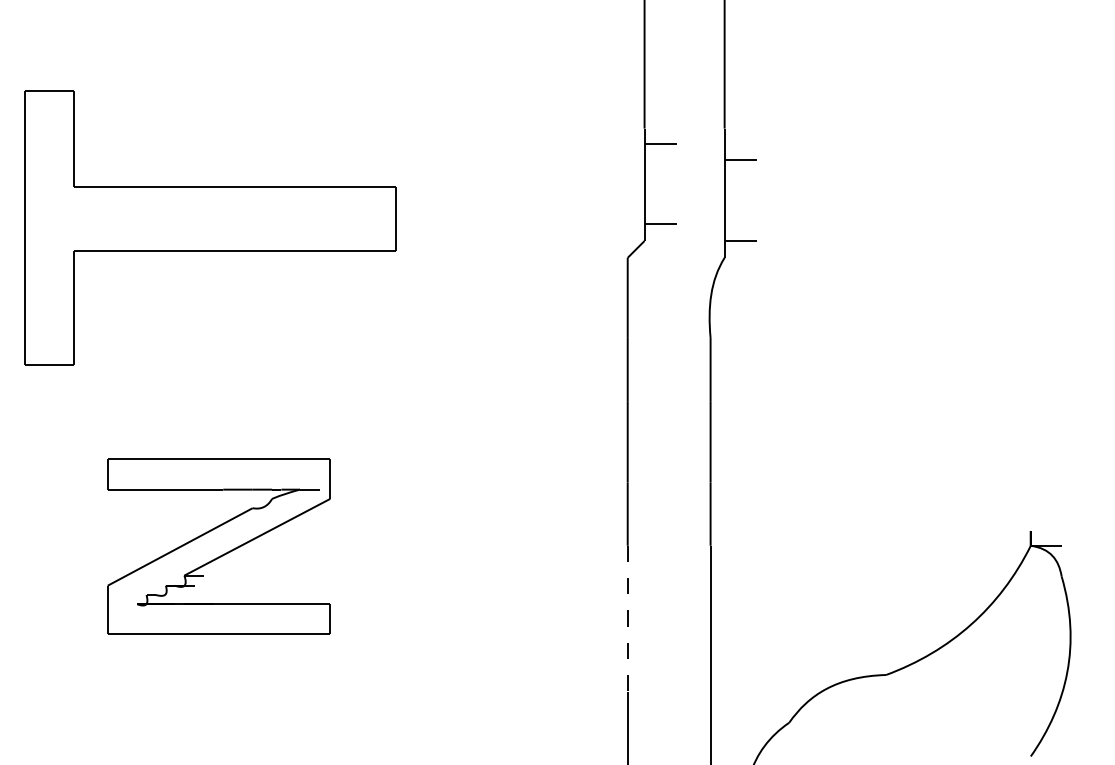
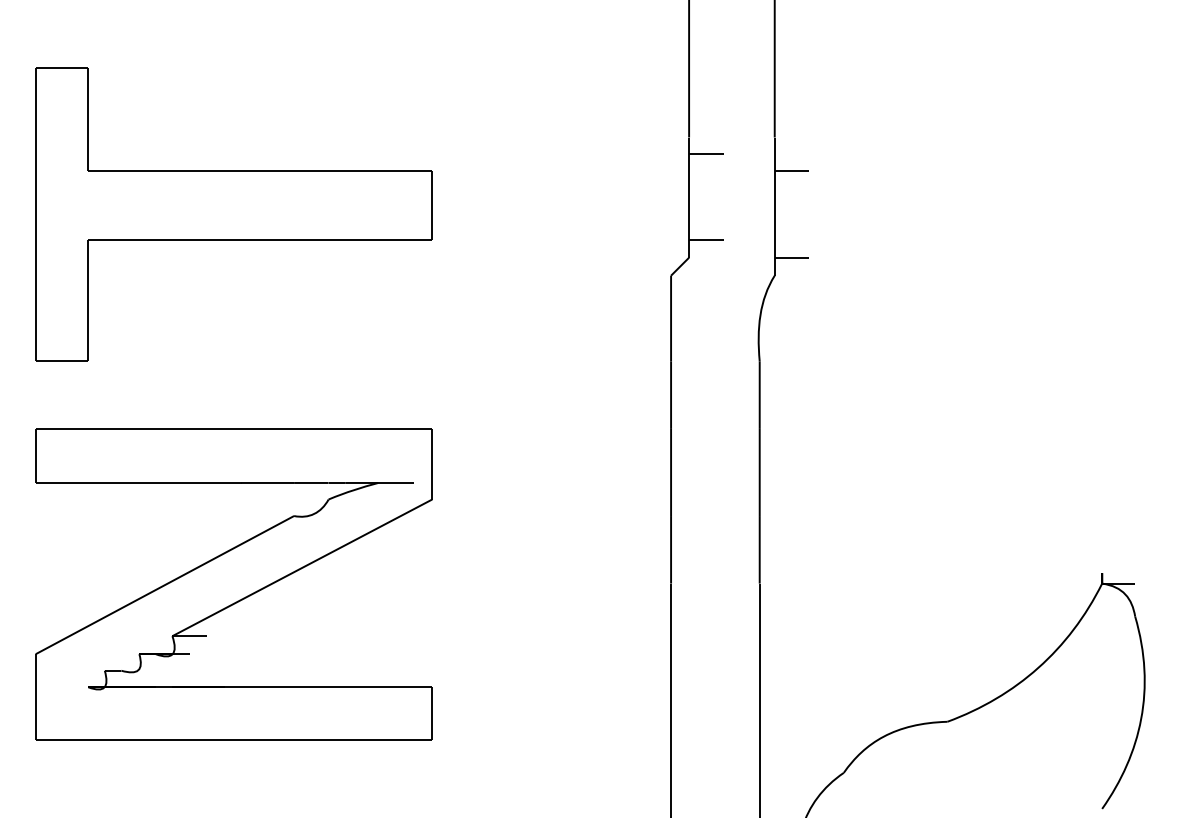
part: (210, 227) -> (233, 214), moved
part: (218, 546) -> (233, 584), size x1.67
line: (628, 619) -> (671, 662), dashed -> solid

